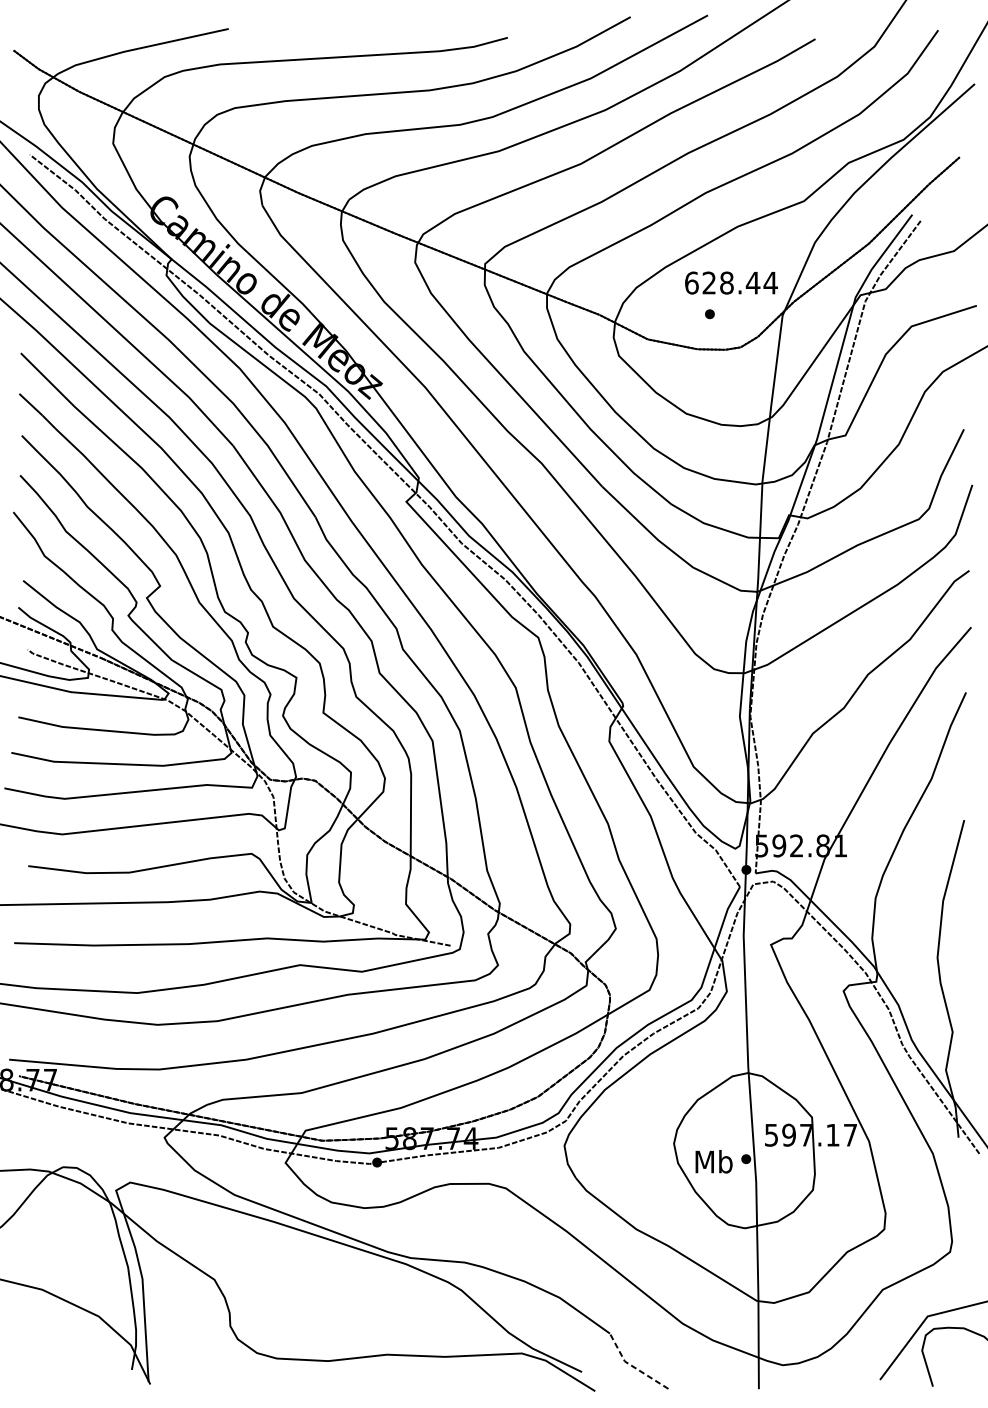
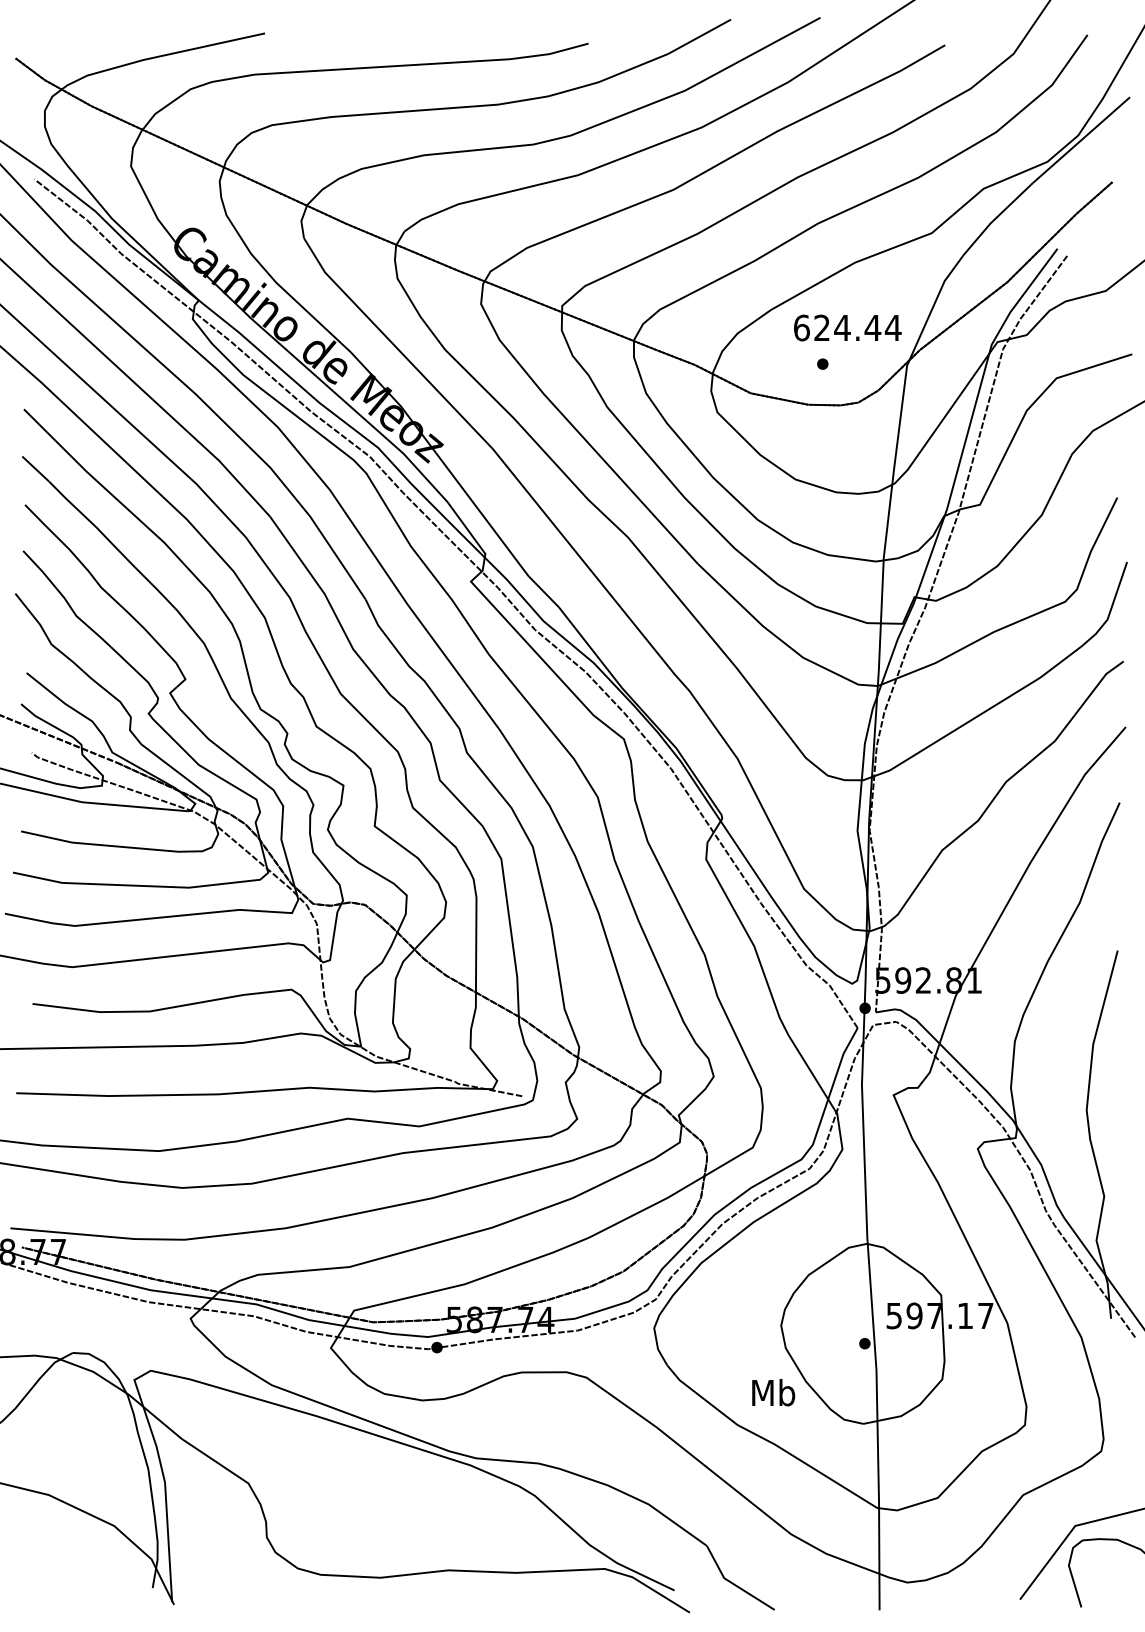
text: (726, 282) -> (842, 327), 628.44 -> 624.44
text: (713, 1161) -> (773, 1392), moved
line: (632, 1366) -> (733, 1584), dashed -> solid

